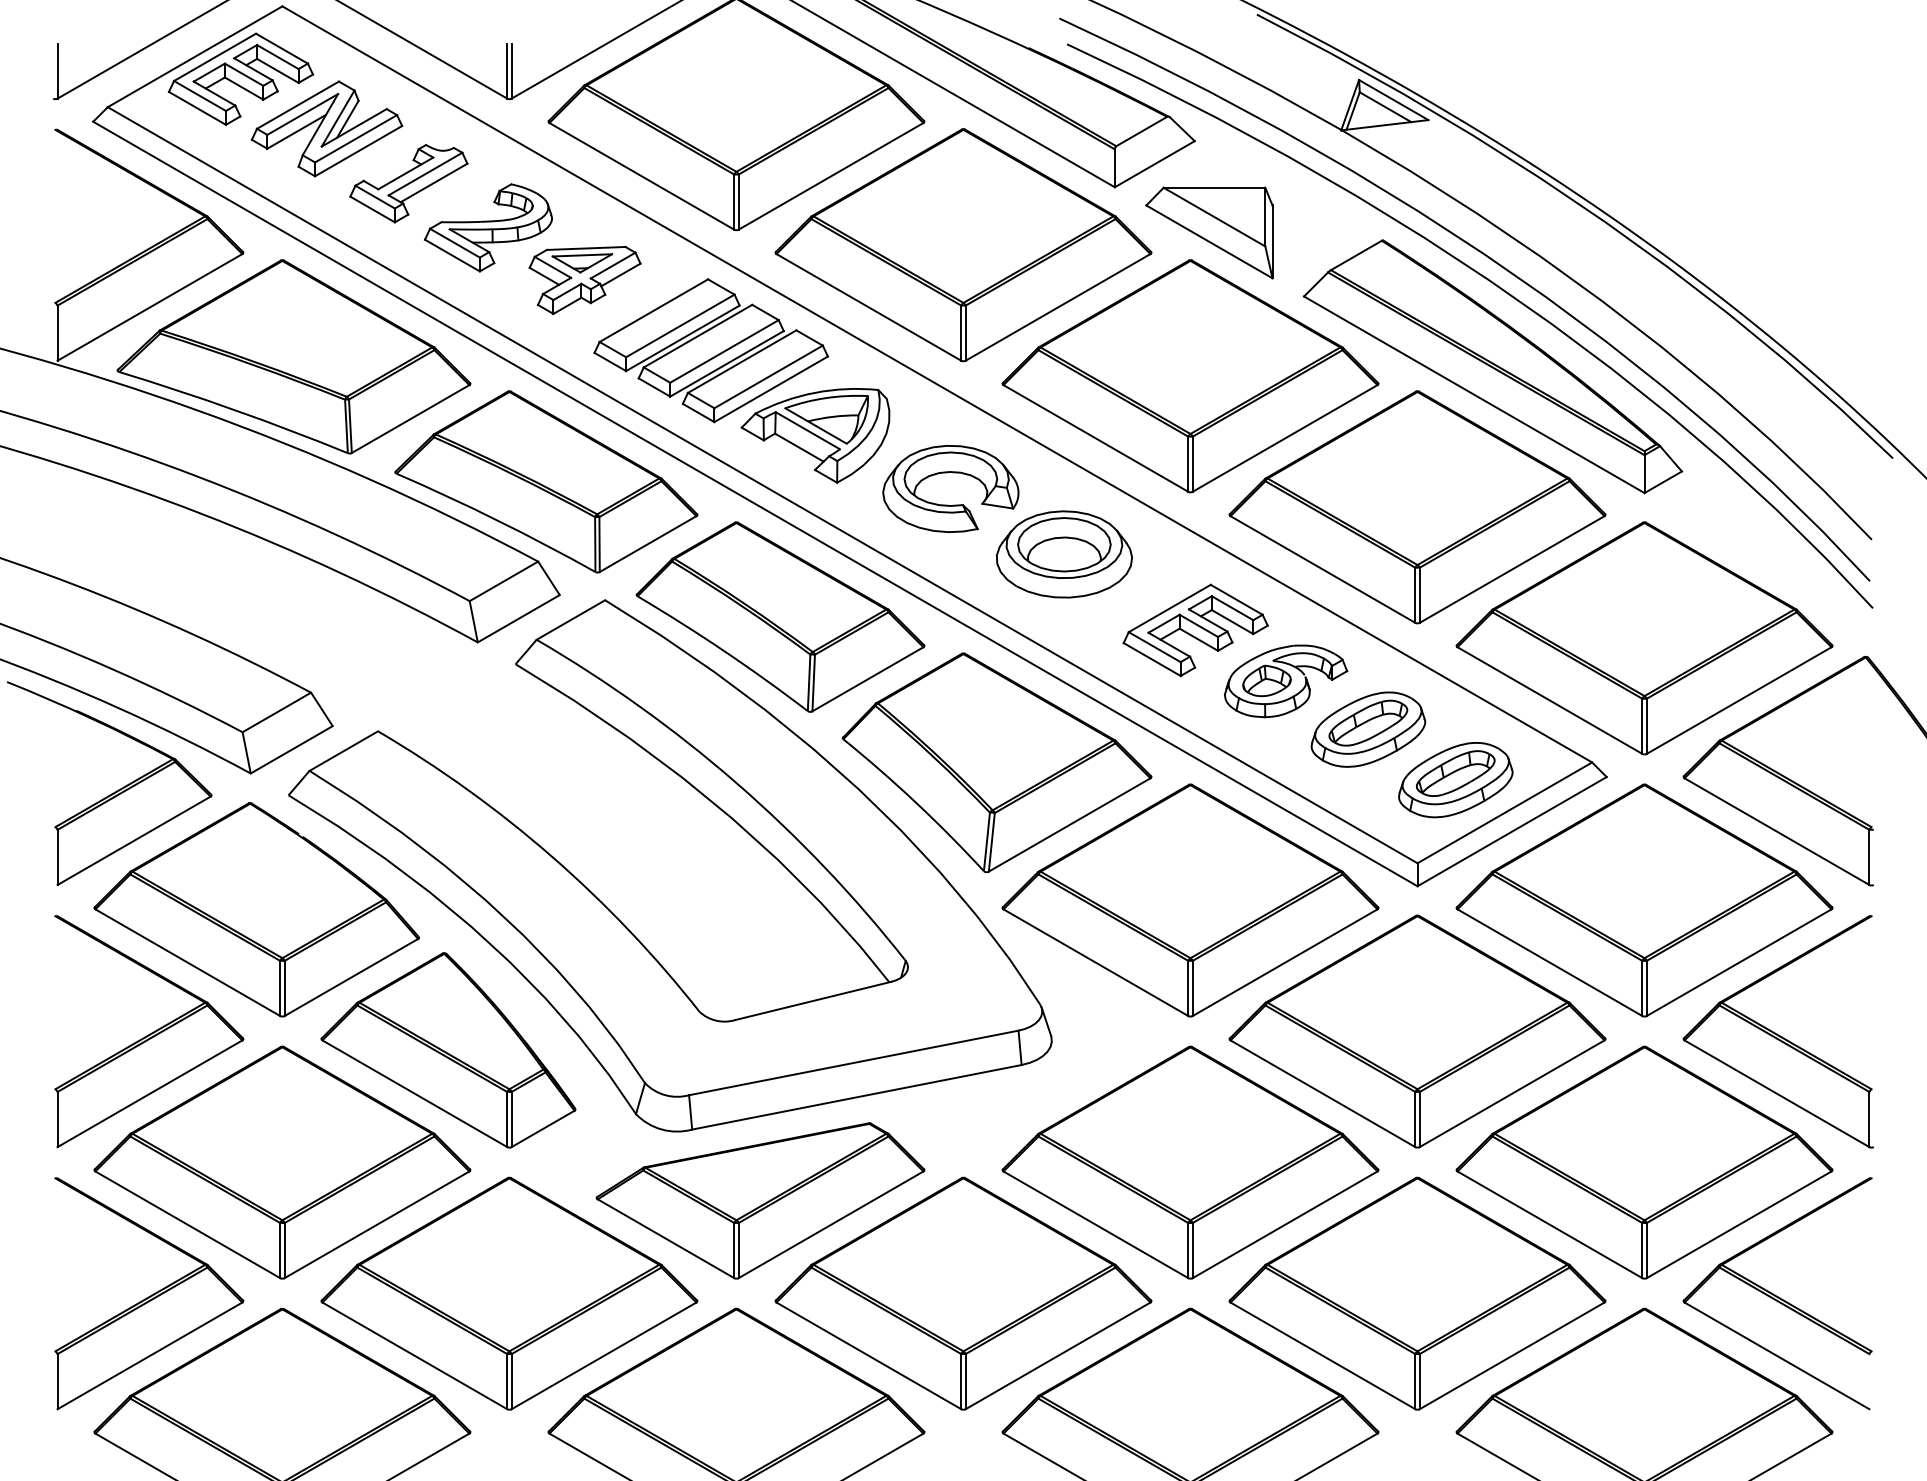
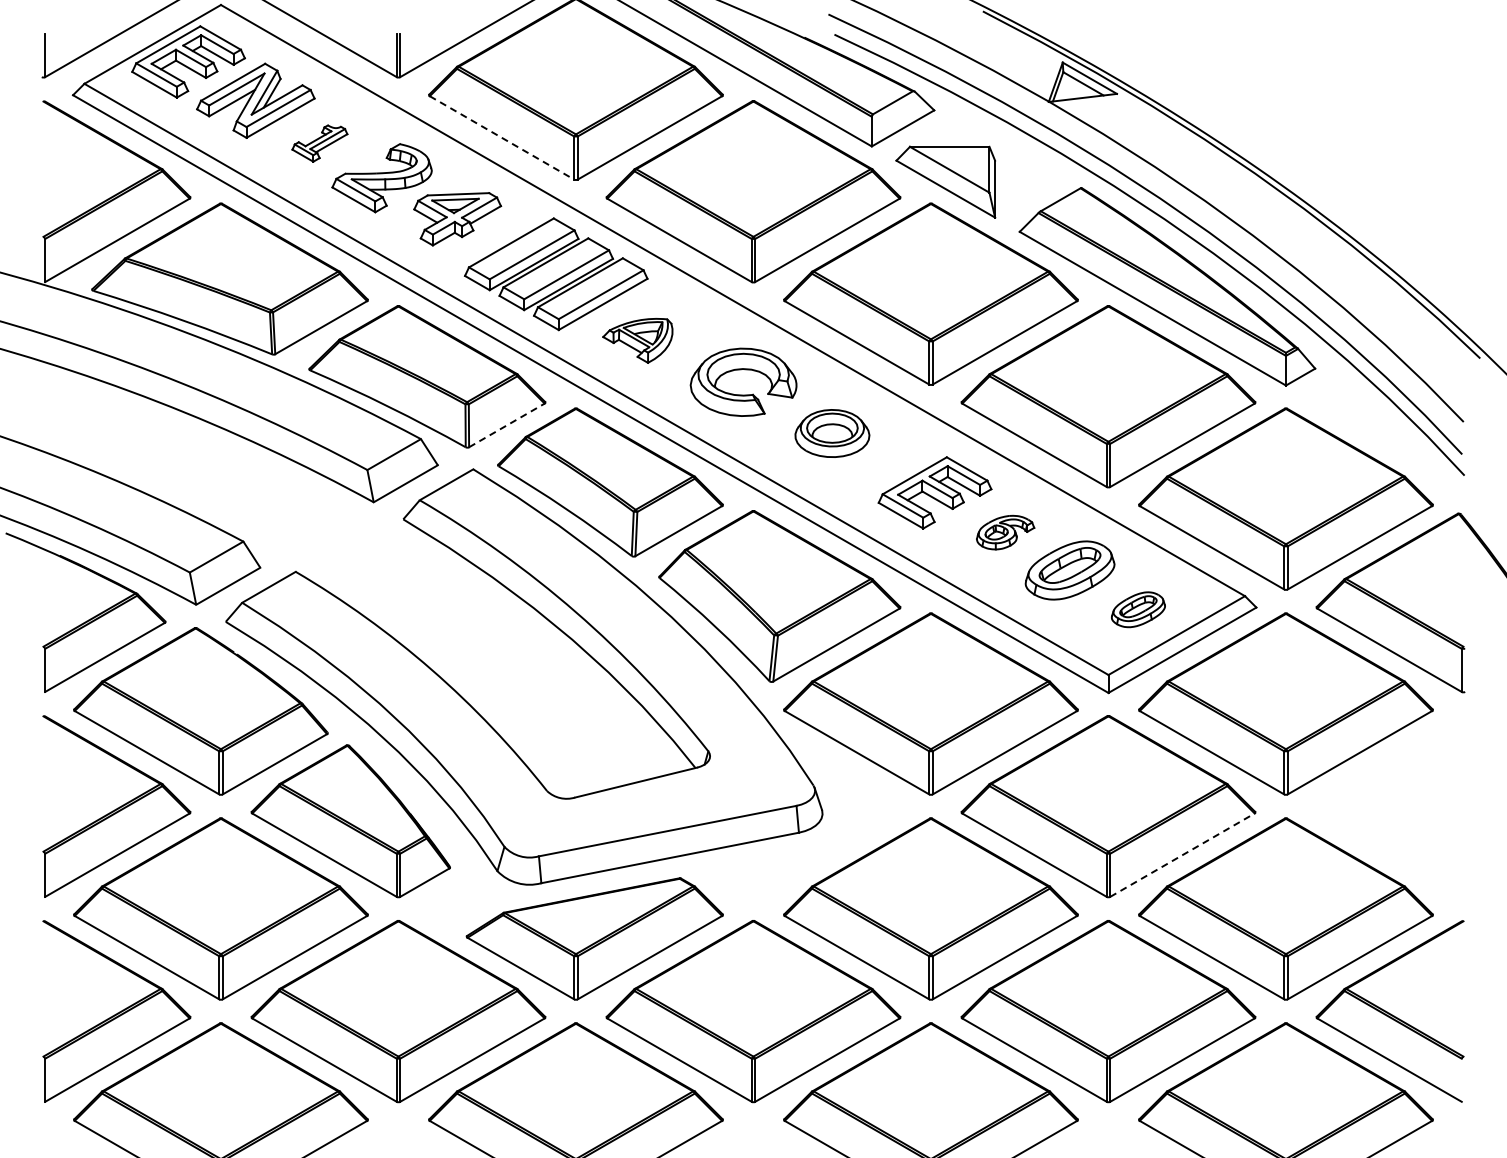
line: (642, 177) -> (502, 138), solid -> dashed
part: (408, 183) -> (319, 143), size x0.6
part: (815, 435) -> (637, 340), size x0.6
line: (647, 544) -> (506, 425), solid -> dashed
part: (1064, 554) -> (832, 433), size x0.7
part: (1285, 681) -> (1005, 532), size x0.6
part: (1455, 779) -> (1138, 609), size x0.6
part: (1778, 1031) -> (1390, 806), removed
line: (1512, 1092) -> (1182, 854), solid -> dashed

